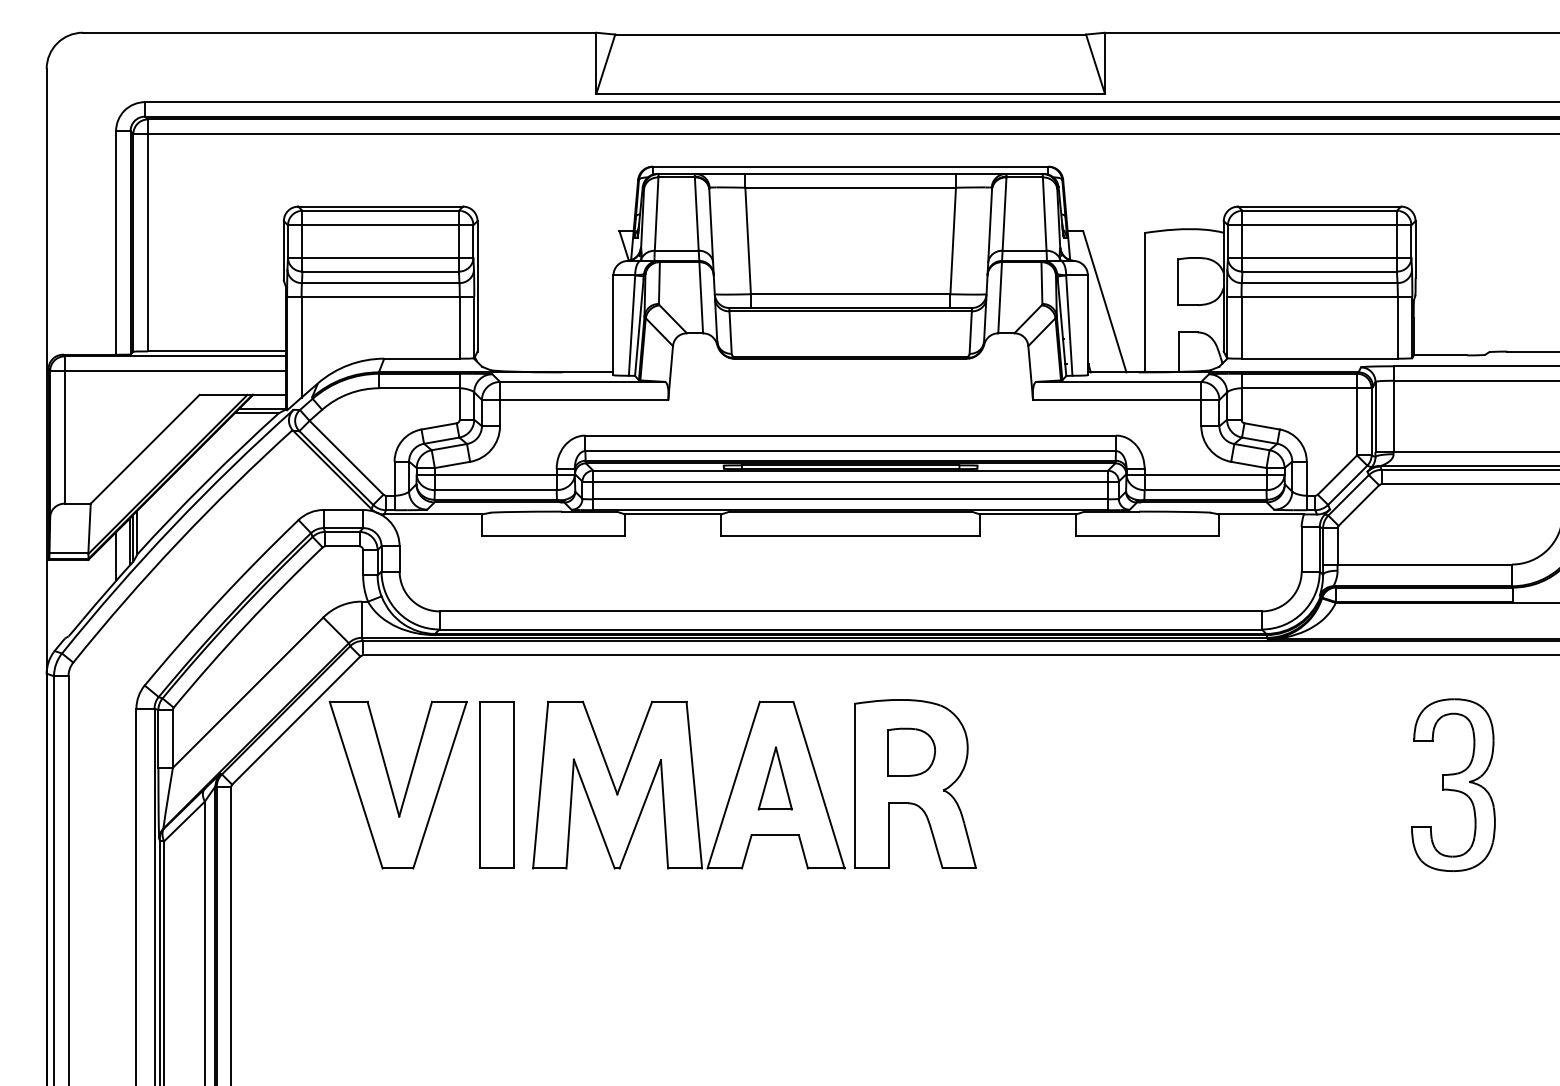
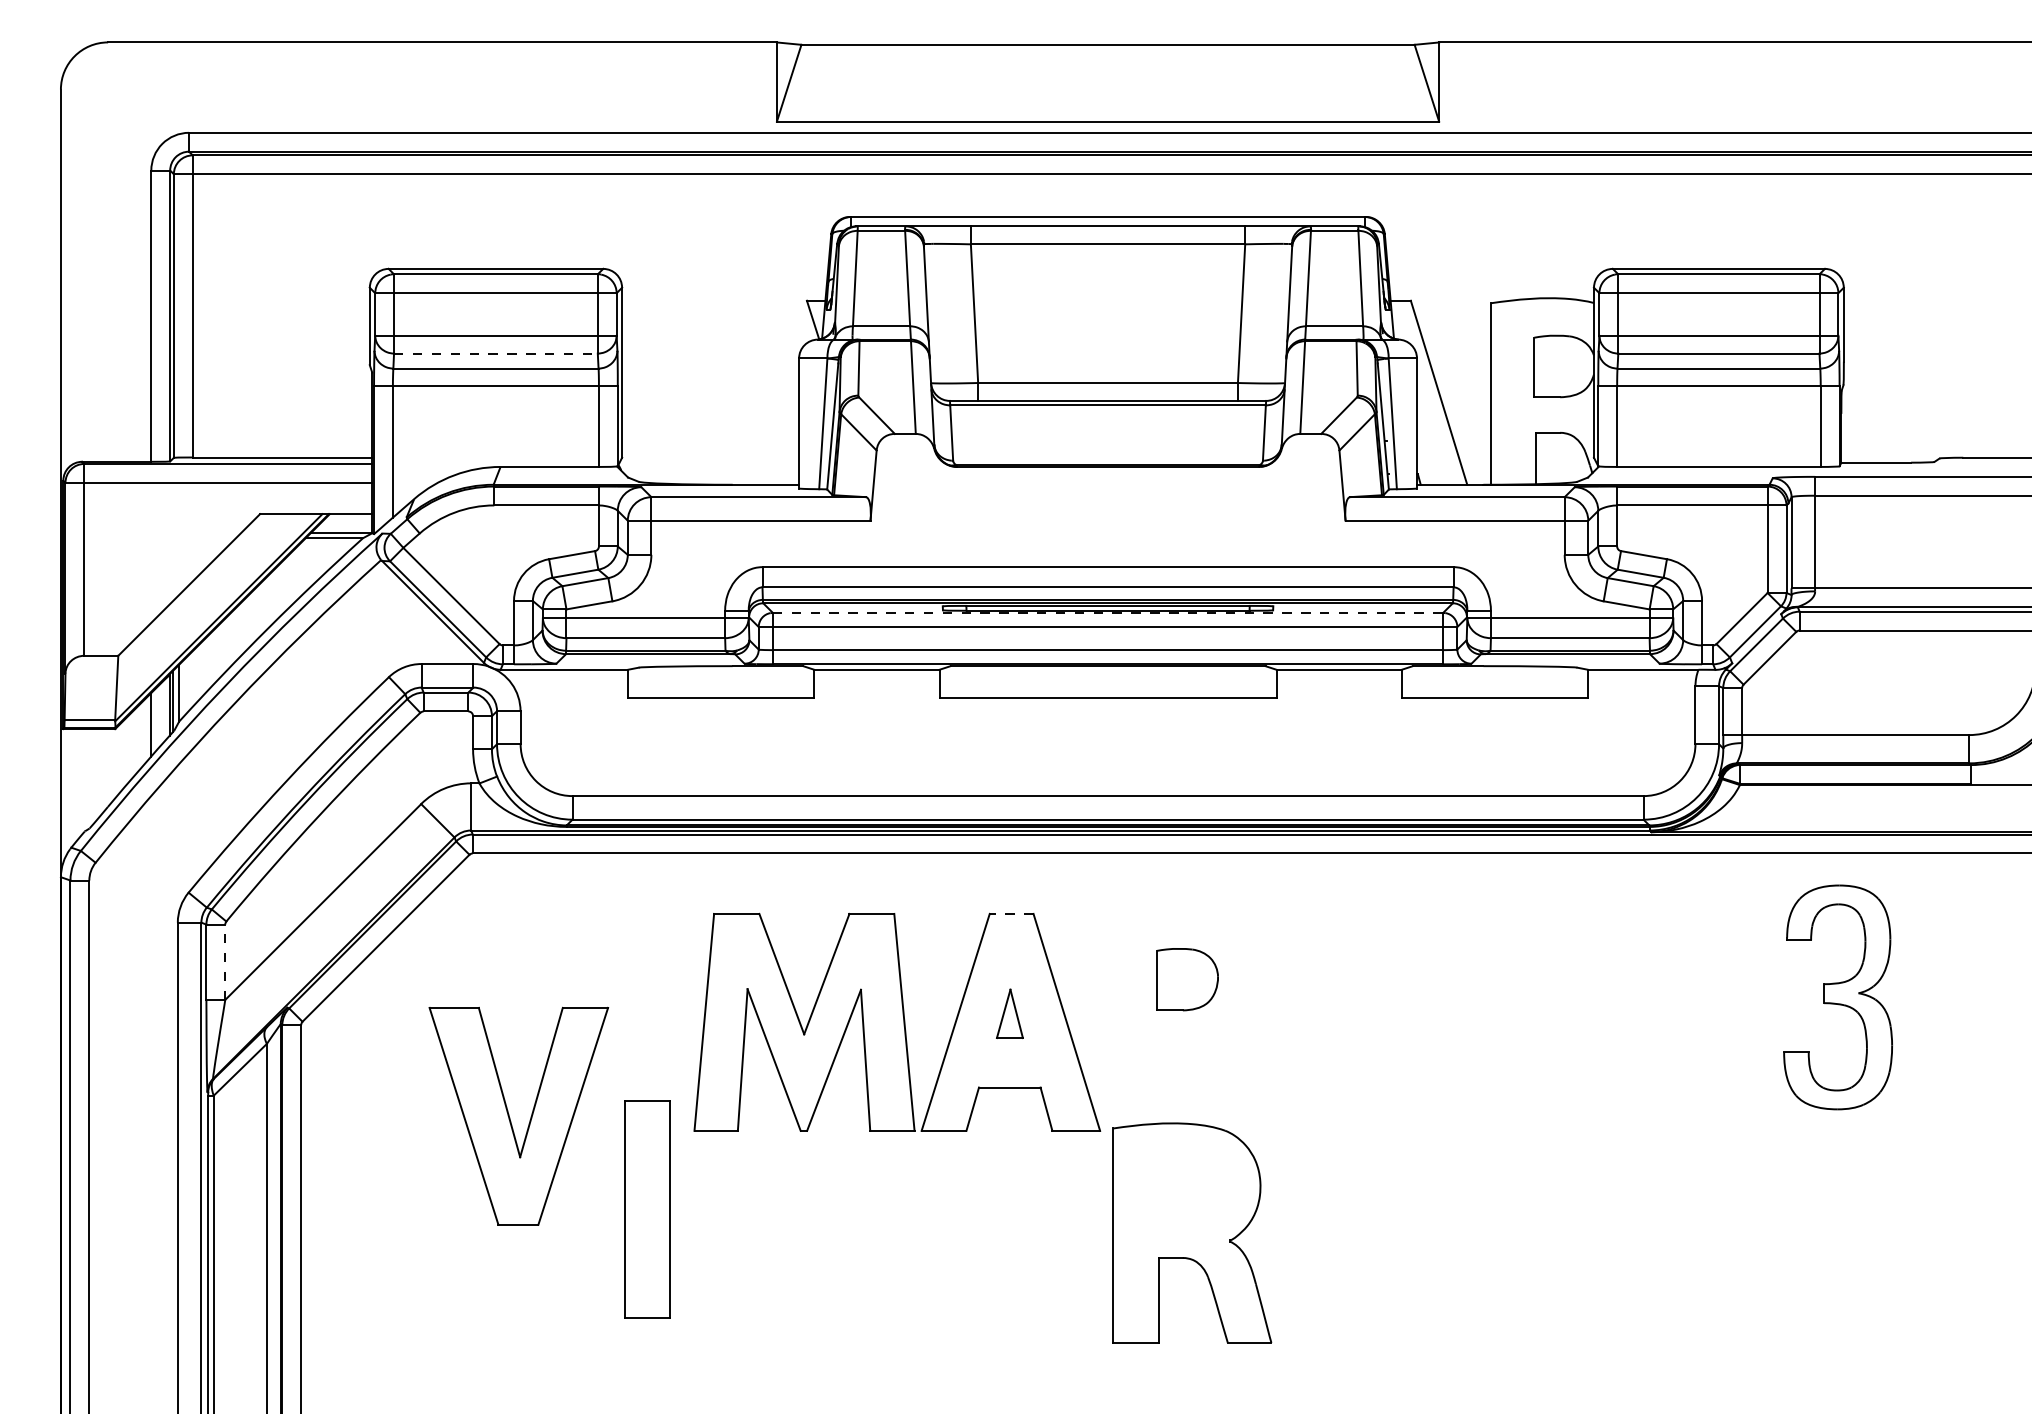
line: (380, 271) -> (495, 353), solid -> dashed
line: (851, 470) -> (1108, 612), solid -> dashed
line: (776, 701) -> (1011, 913), solid -> dashed
line: (173, 739) -> (225, 962), solid -> dashed
part: (775, 778) -> (1009, 1013), size x0.6
part: (915, 783) -> (1192, 1232), moved
part: (497, 785) -> (647, 1209), moved
part: (1452, 785) -> (1837, 997), moved
part: (391, 786) -> (510, 1117), moved

